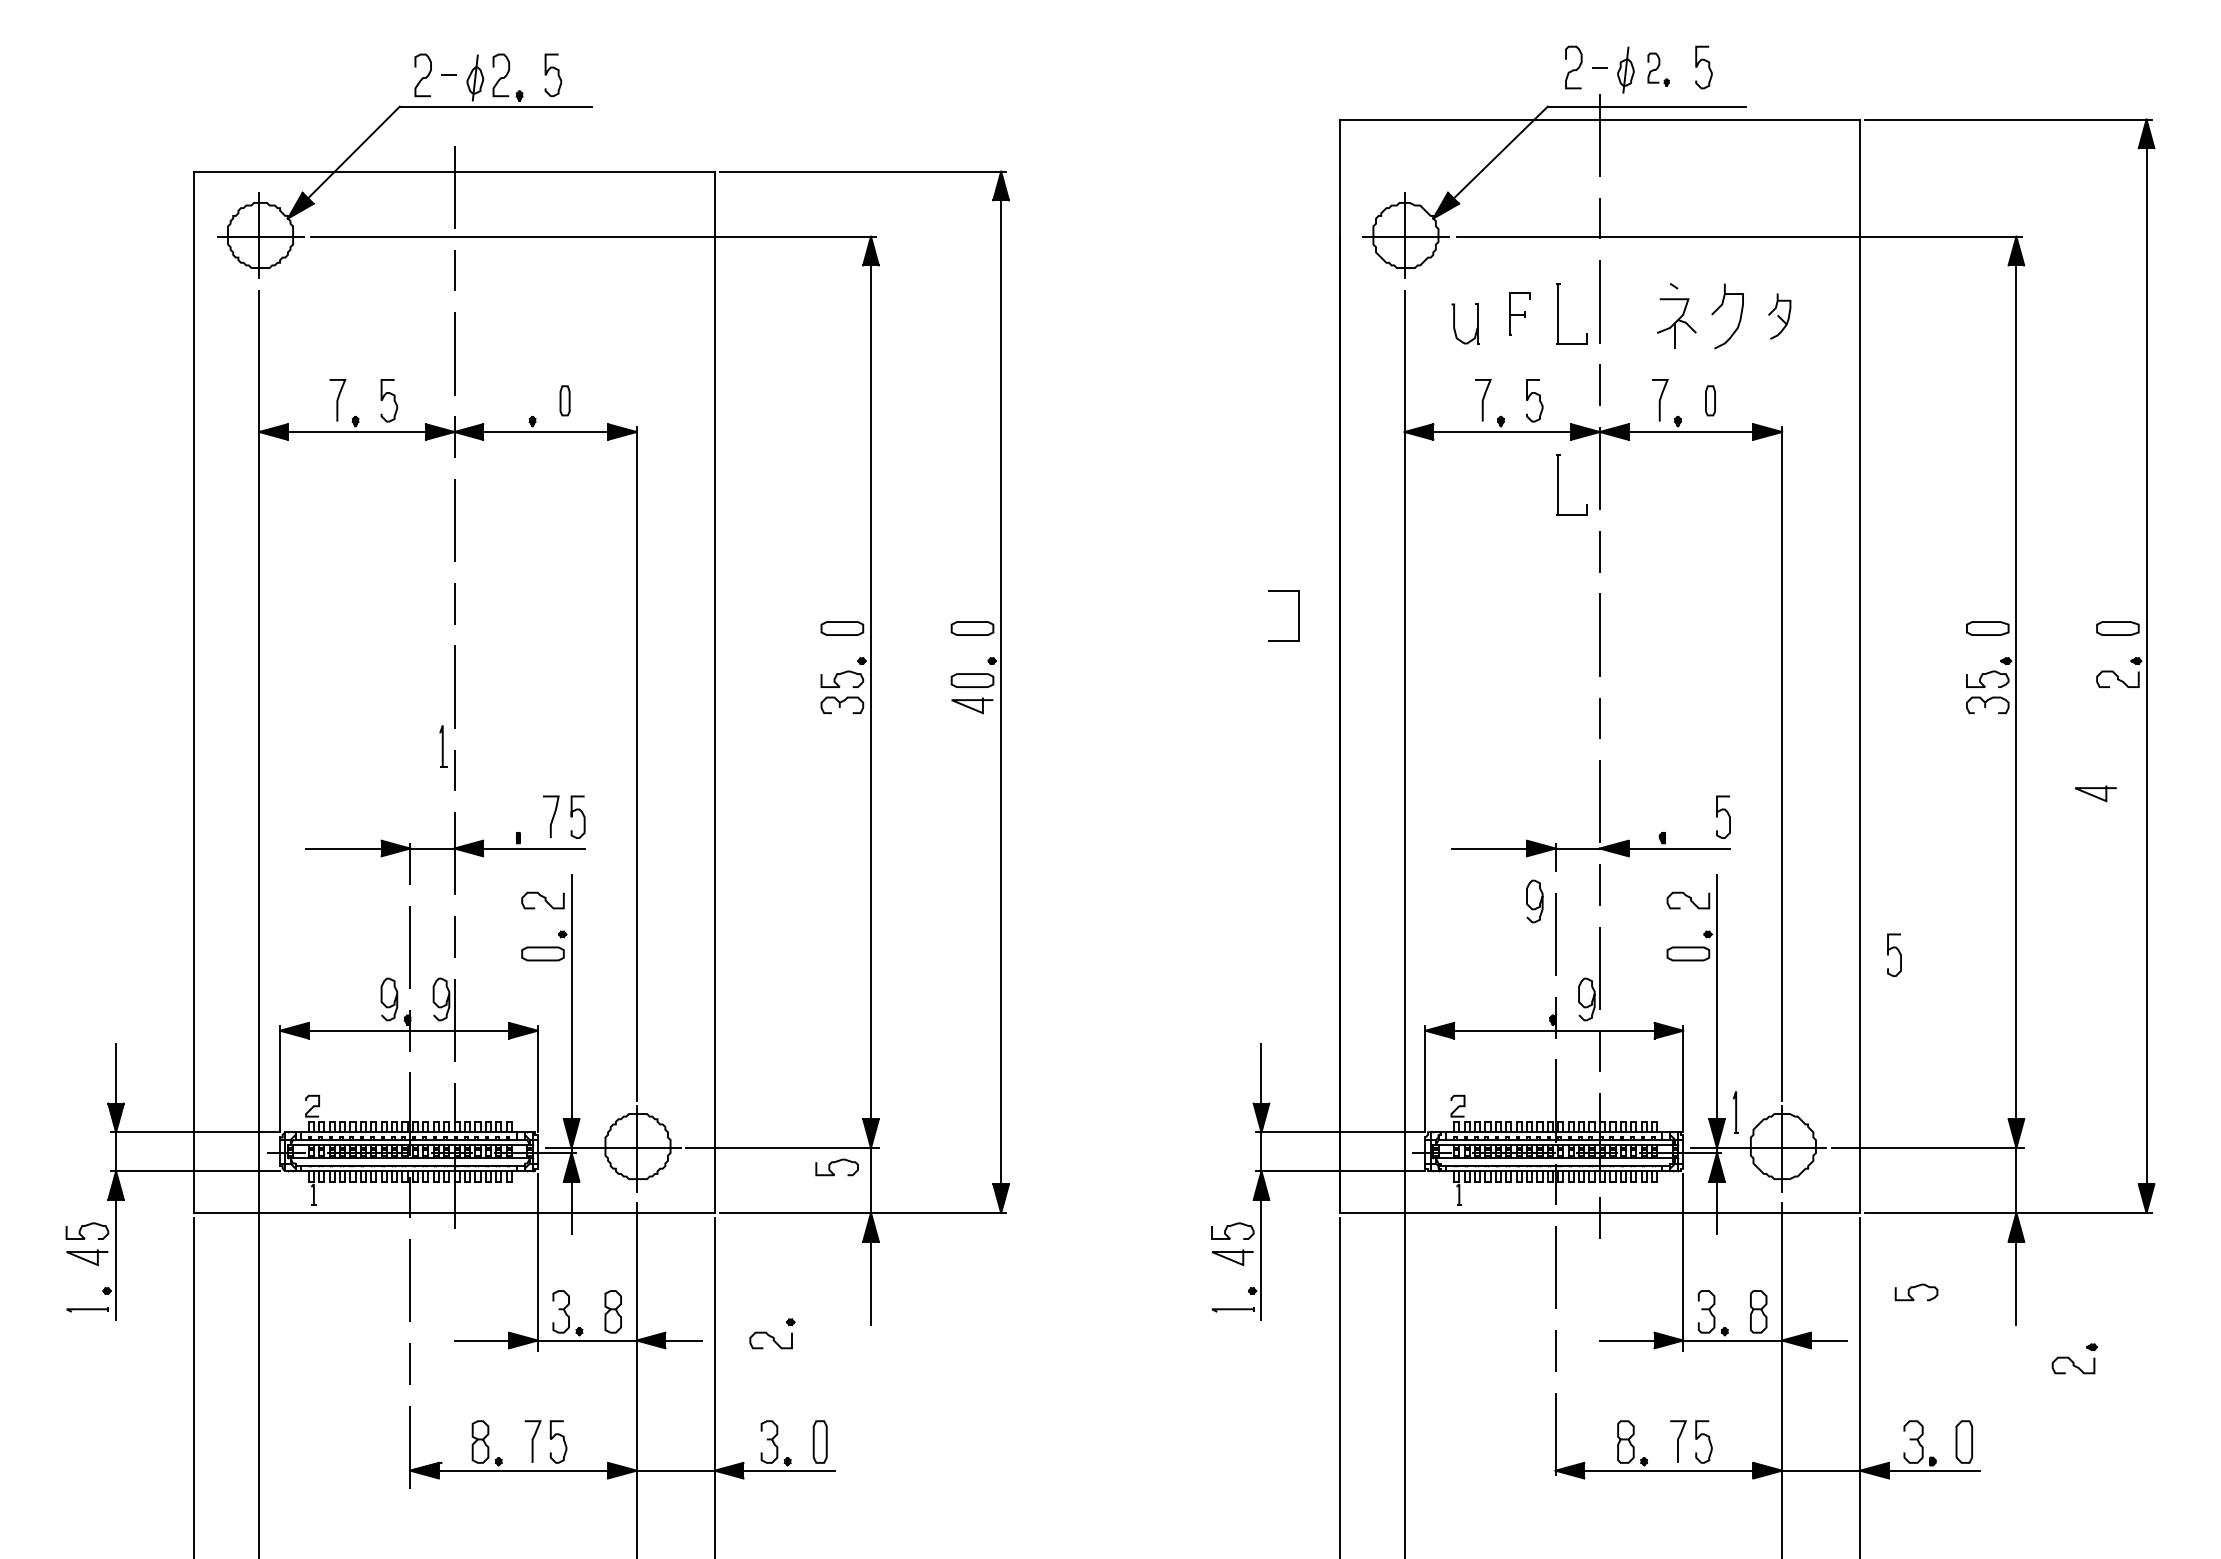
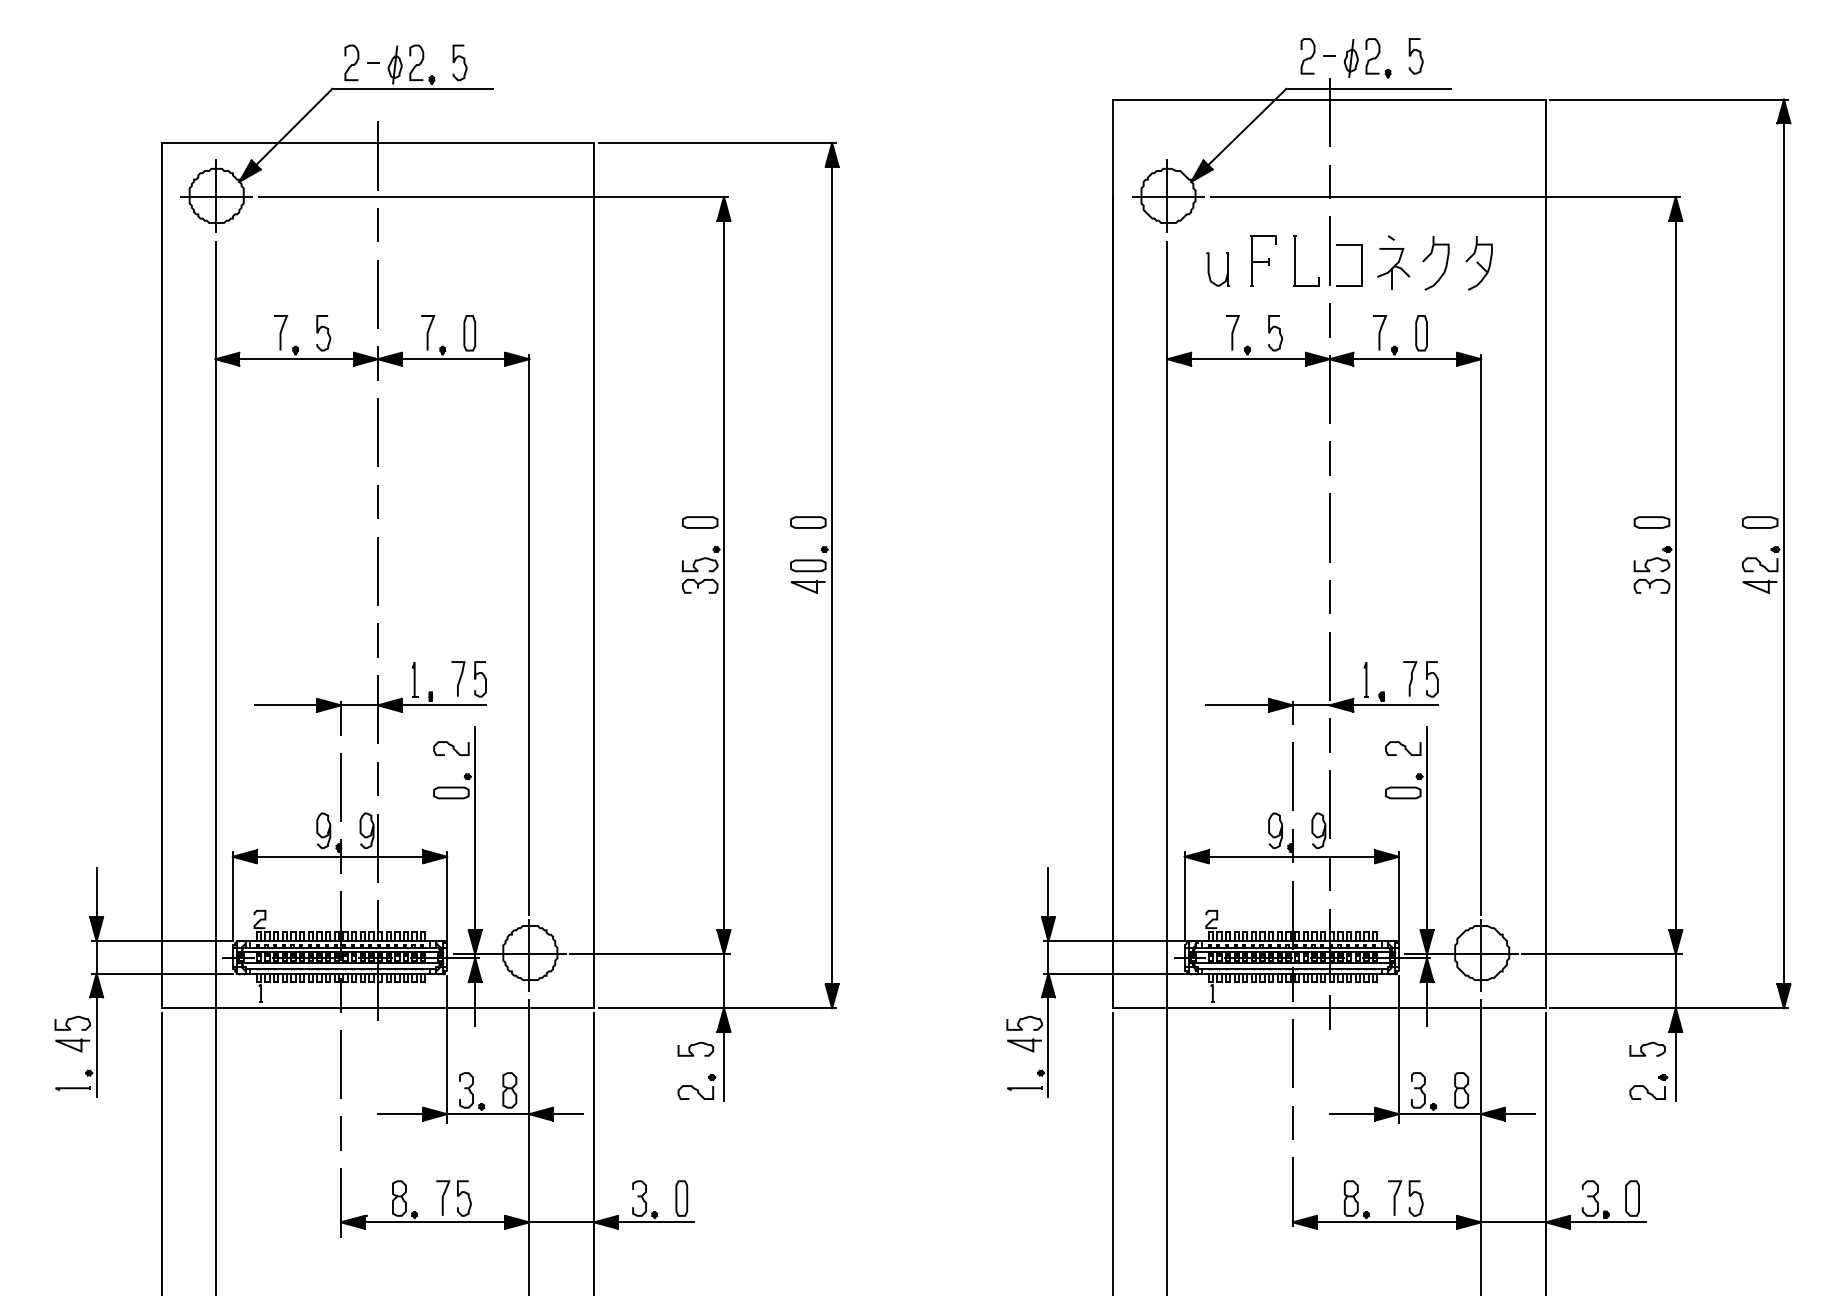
part: (1658, 69) -> (1378, 57), size x1.43
part: (1519, 313) -> (1262, 260), size x1.43
part: (1779, 316) -> (1478, 263), size x1.43
curve: (514, 400) -> (427, 333), added
part: (564, 400) -> (469, 333), size x1.43
part: (1710, 400) -> (1421, 333), size x1.43
part: (1558, 484) -> (1295, 402), removed
line: (1298, 615) -> (1361, 264), moved
part: (443, 746) -> (415, 679), moved
line: (2095, 795) -> (1759, 588), moved
curve: (1697, 816) -> (1410, 678), added
curve: (1539, 901) -> (1279, 830), moved
curve: (1898, 952) -> (1577, 791), removed
part: (1735, 1112) -> (1365, 679), moved
curve: (834, 1163) -> (693, 1046), moved
curve: (1916, 1287) -> (1647, 1045), moved
part: (772, 1333) -> (696, 1086), moved
part: (2074, 1358) -> (1648, 1086), moved

